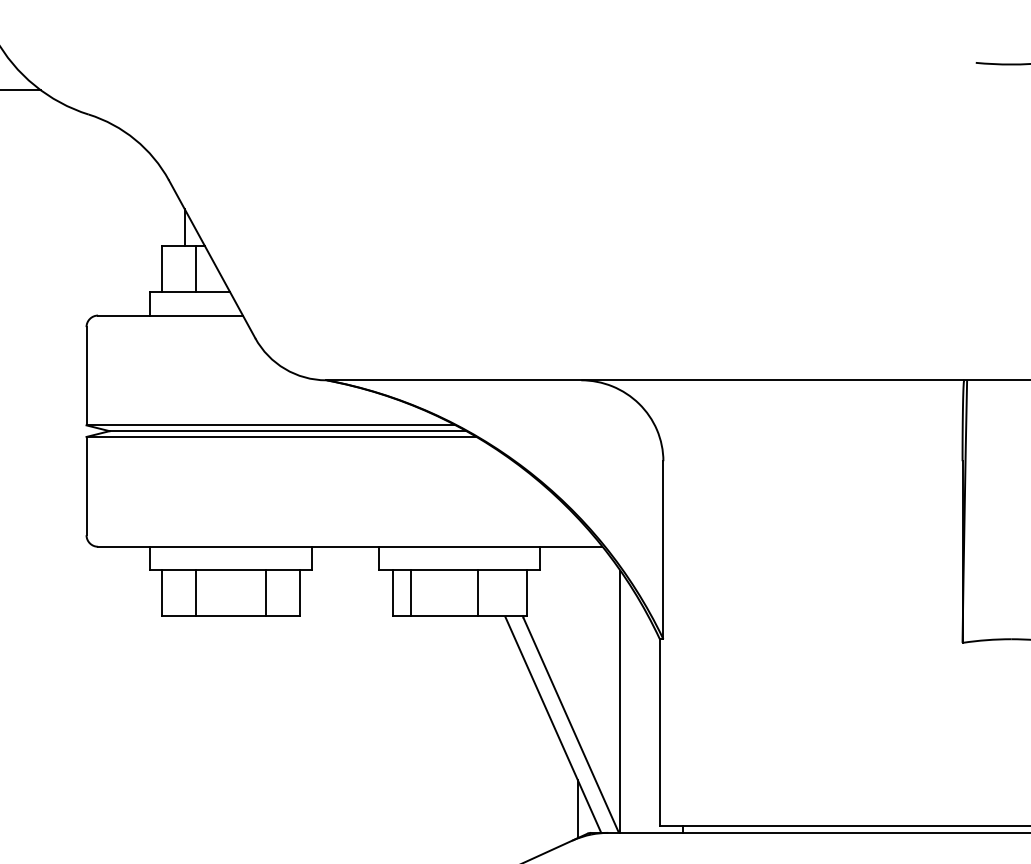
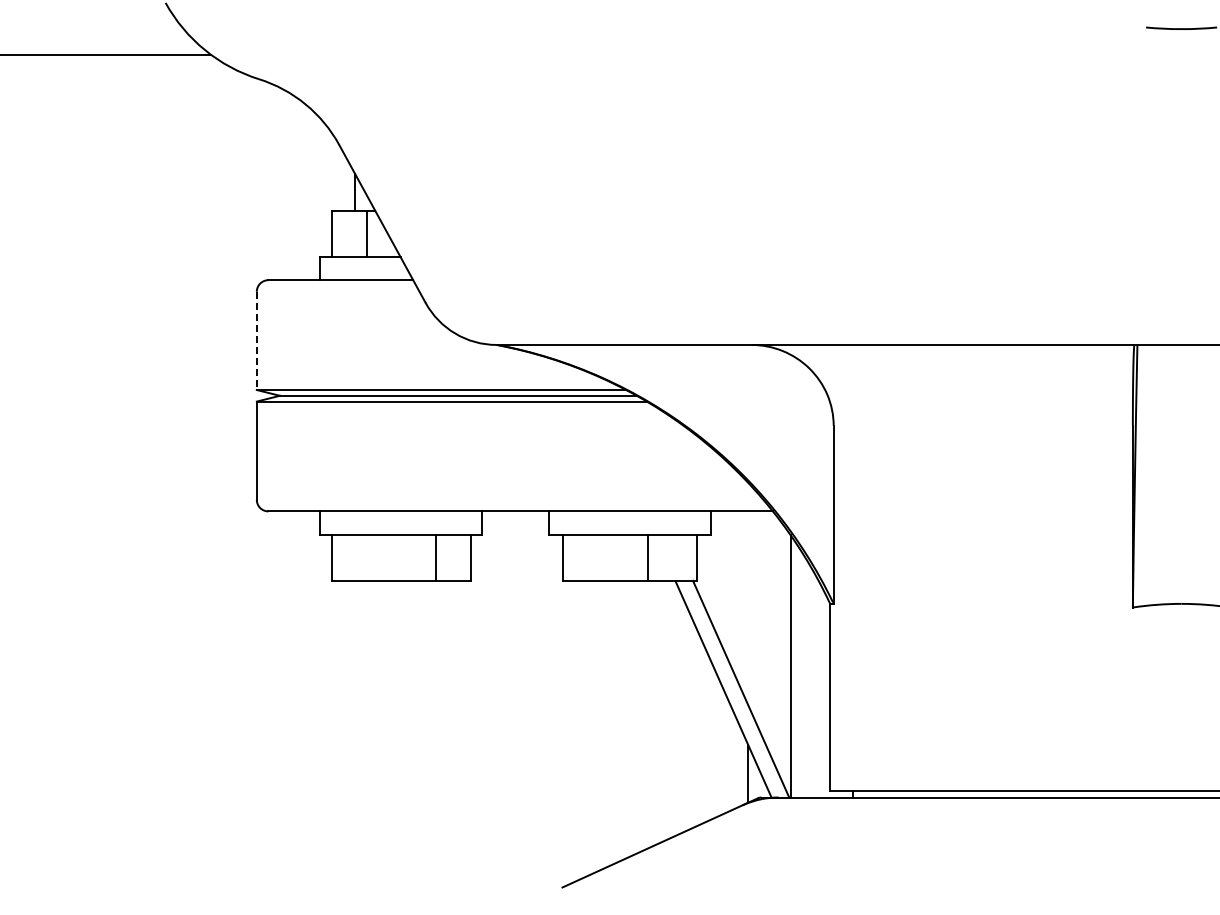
line: (86, 376) -> (256, 341), solid -> dashed
line: (196, 592) -> (366, 557), removed
line: (410, 592) -> (580, 557), removed

